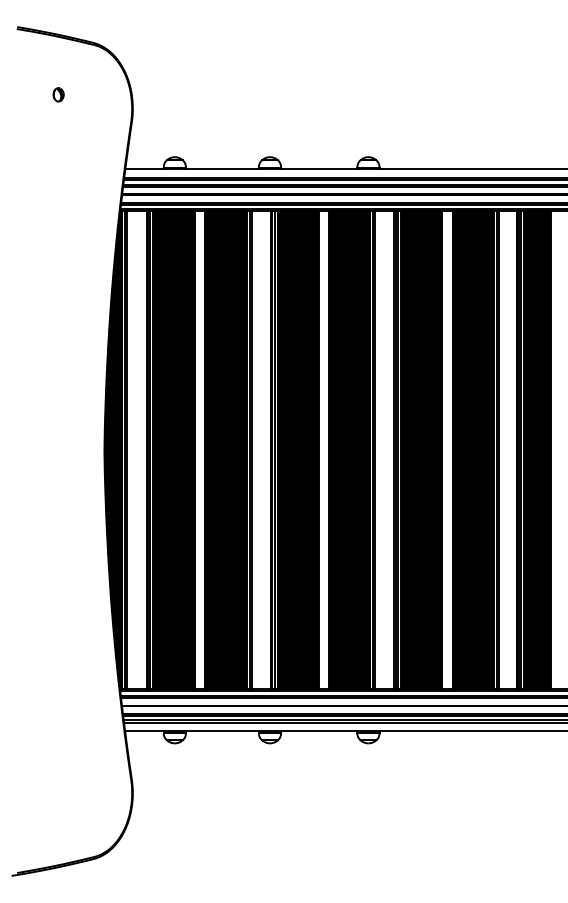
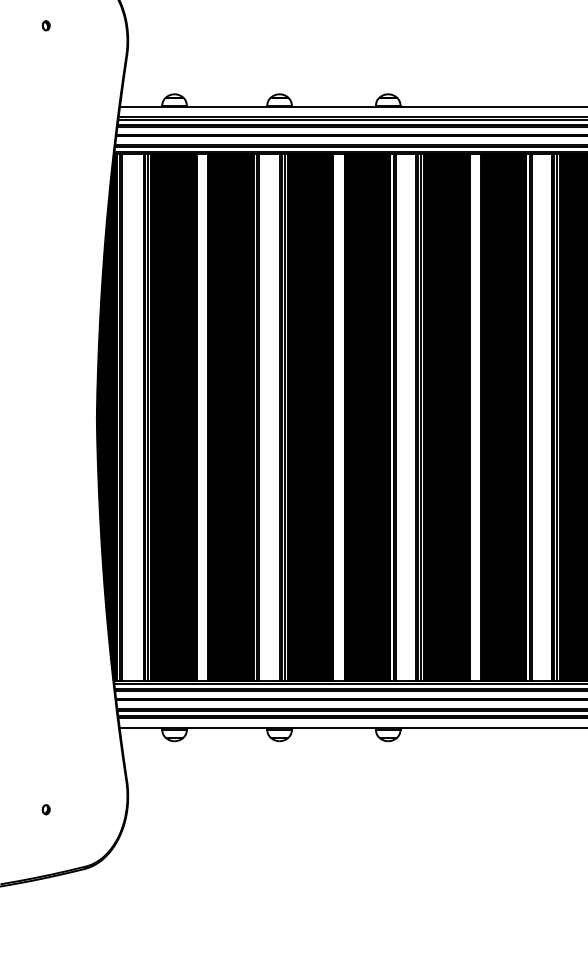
part: (58, 95) -> (46, 26), size x0.62
part: (58, 805) -> (46, 809), added

